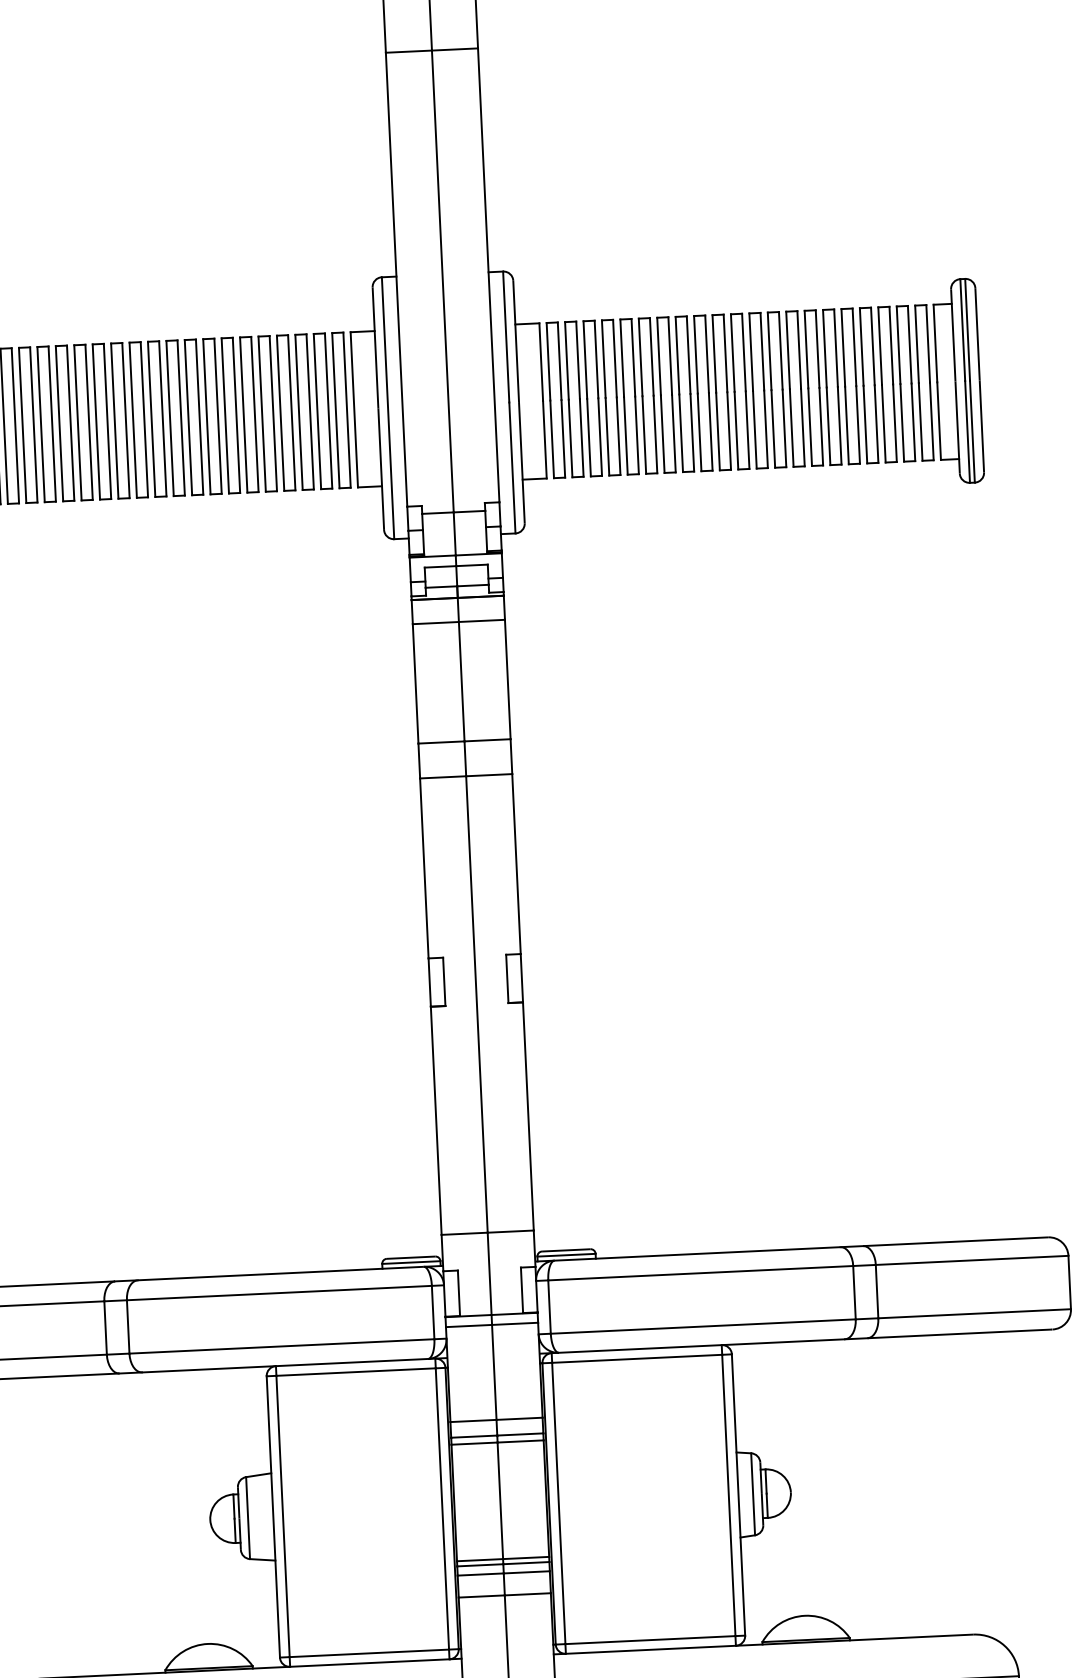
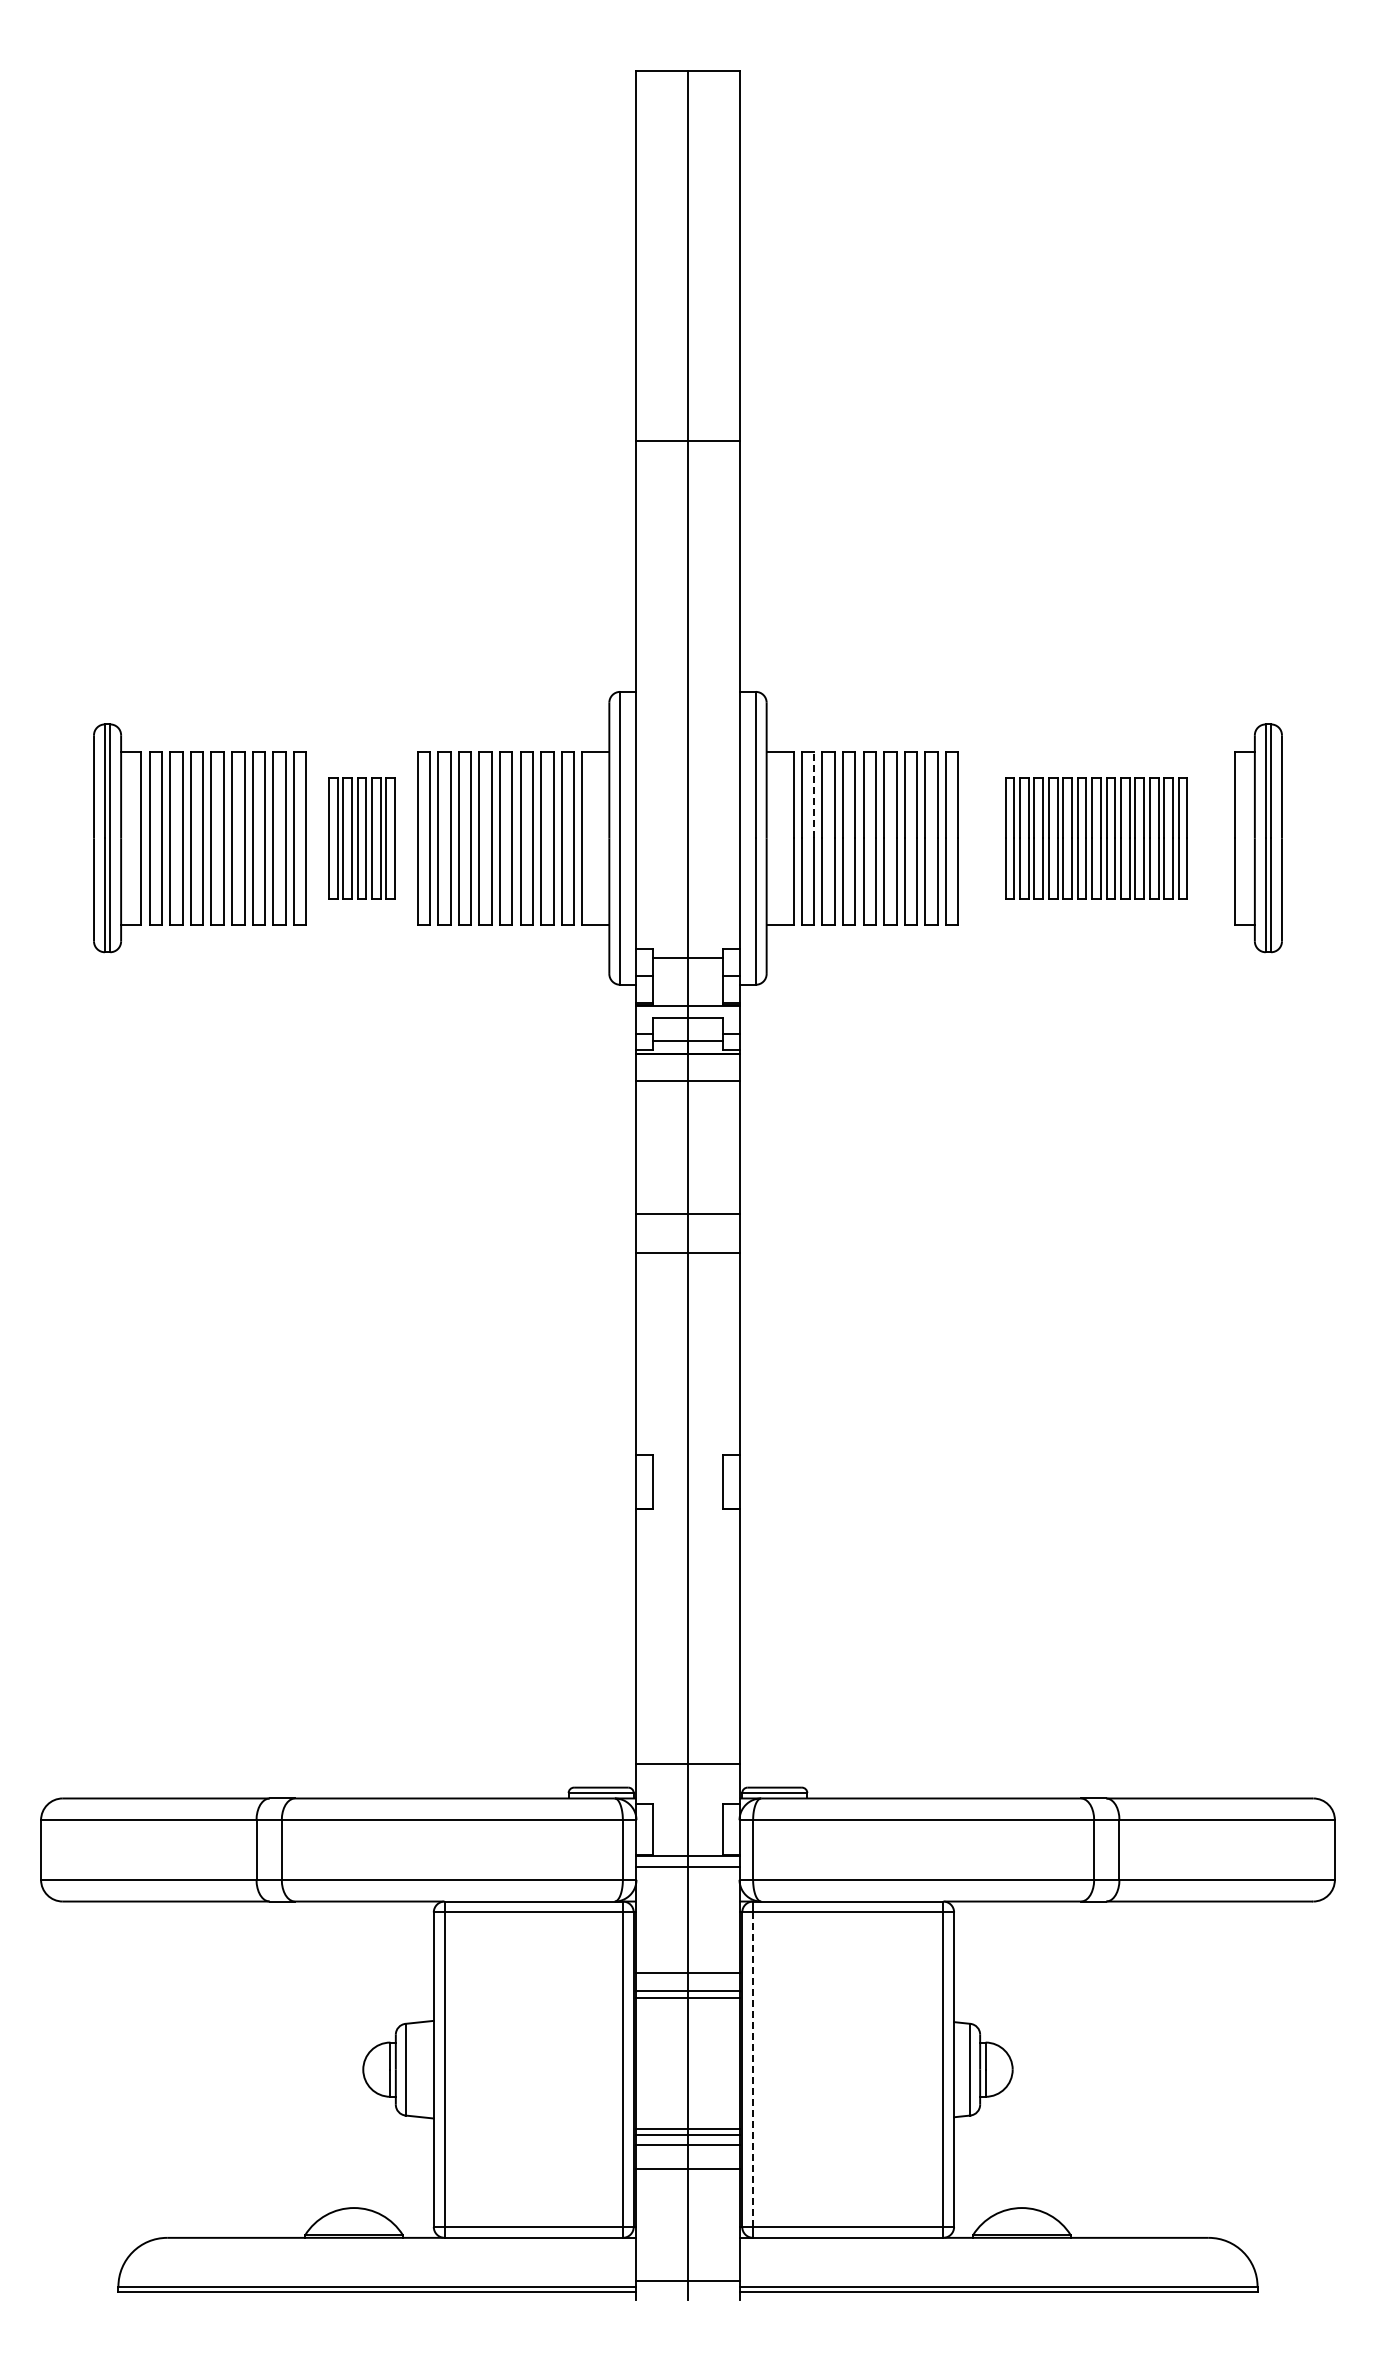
line: (559, 360) -> (814, 794), solid -> dashed
part: (813, 388) -> (1096, 838), size x0.7
part: (156, 419) -> (361, 838), size x0.7
line: (559, 1503) -> (753, 2069), solid -> dashed

